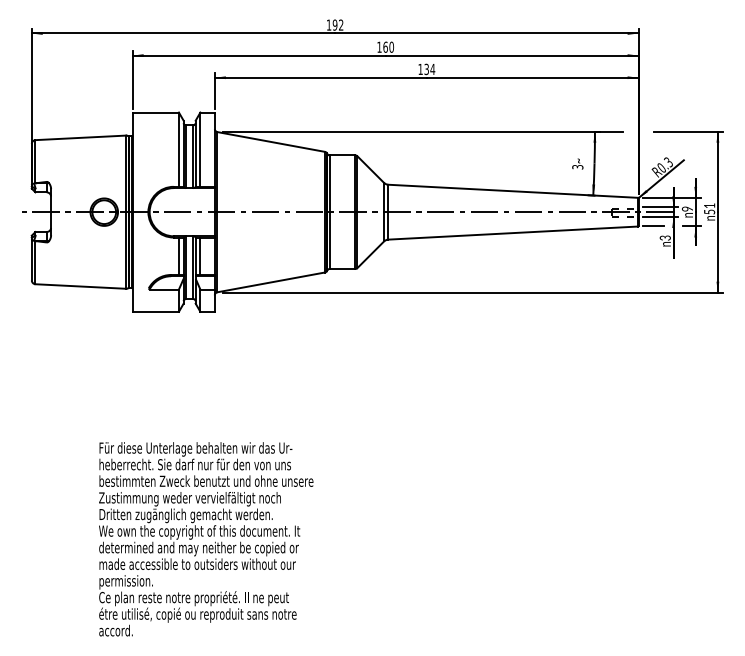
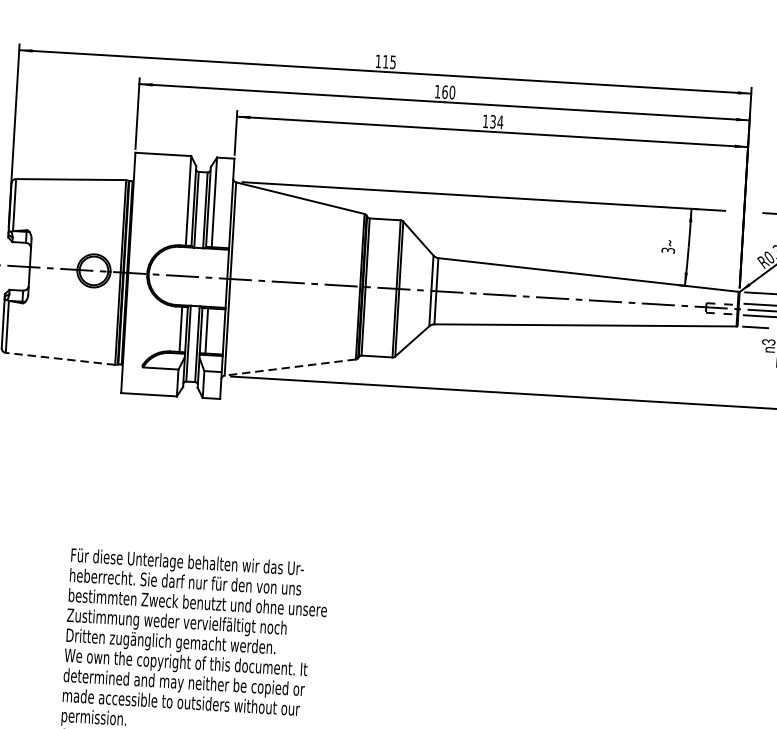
text: (337, 24) -> (388, 61), 192 -> 115
line: (271, 282) -> (290, 367), solid -> dashed
line: (80, 286) -> (59, 358), solid -> dashed

